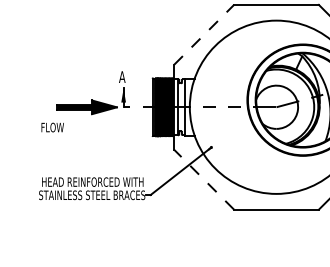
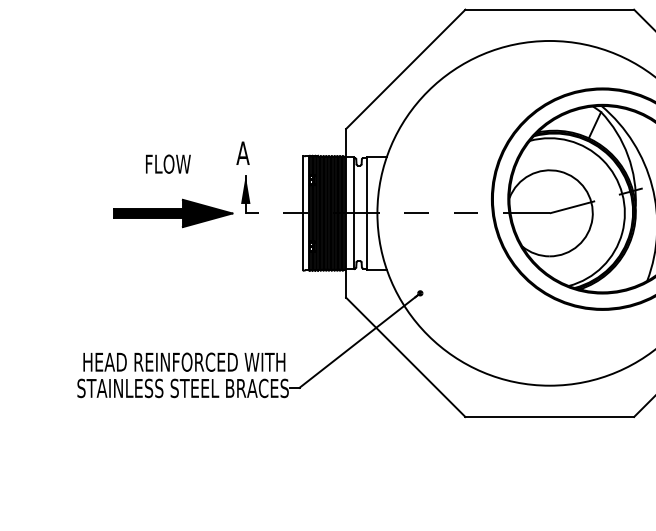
line: (204, 34) -> (406, 68), dashed -> solid
text: (52, 127) -> (167, 164), moved
line: (203, 179) -> (404, 357), dashed -> solid

